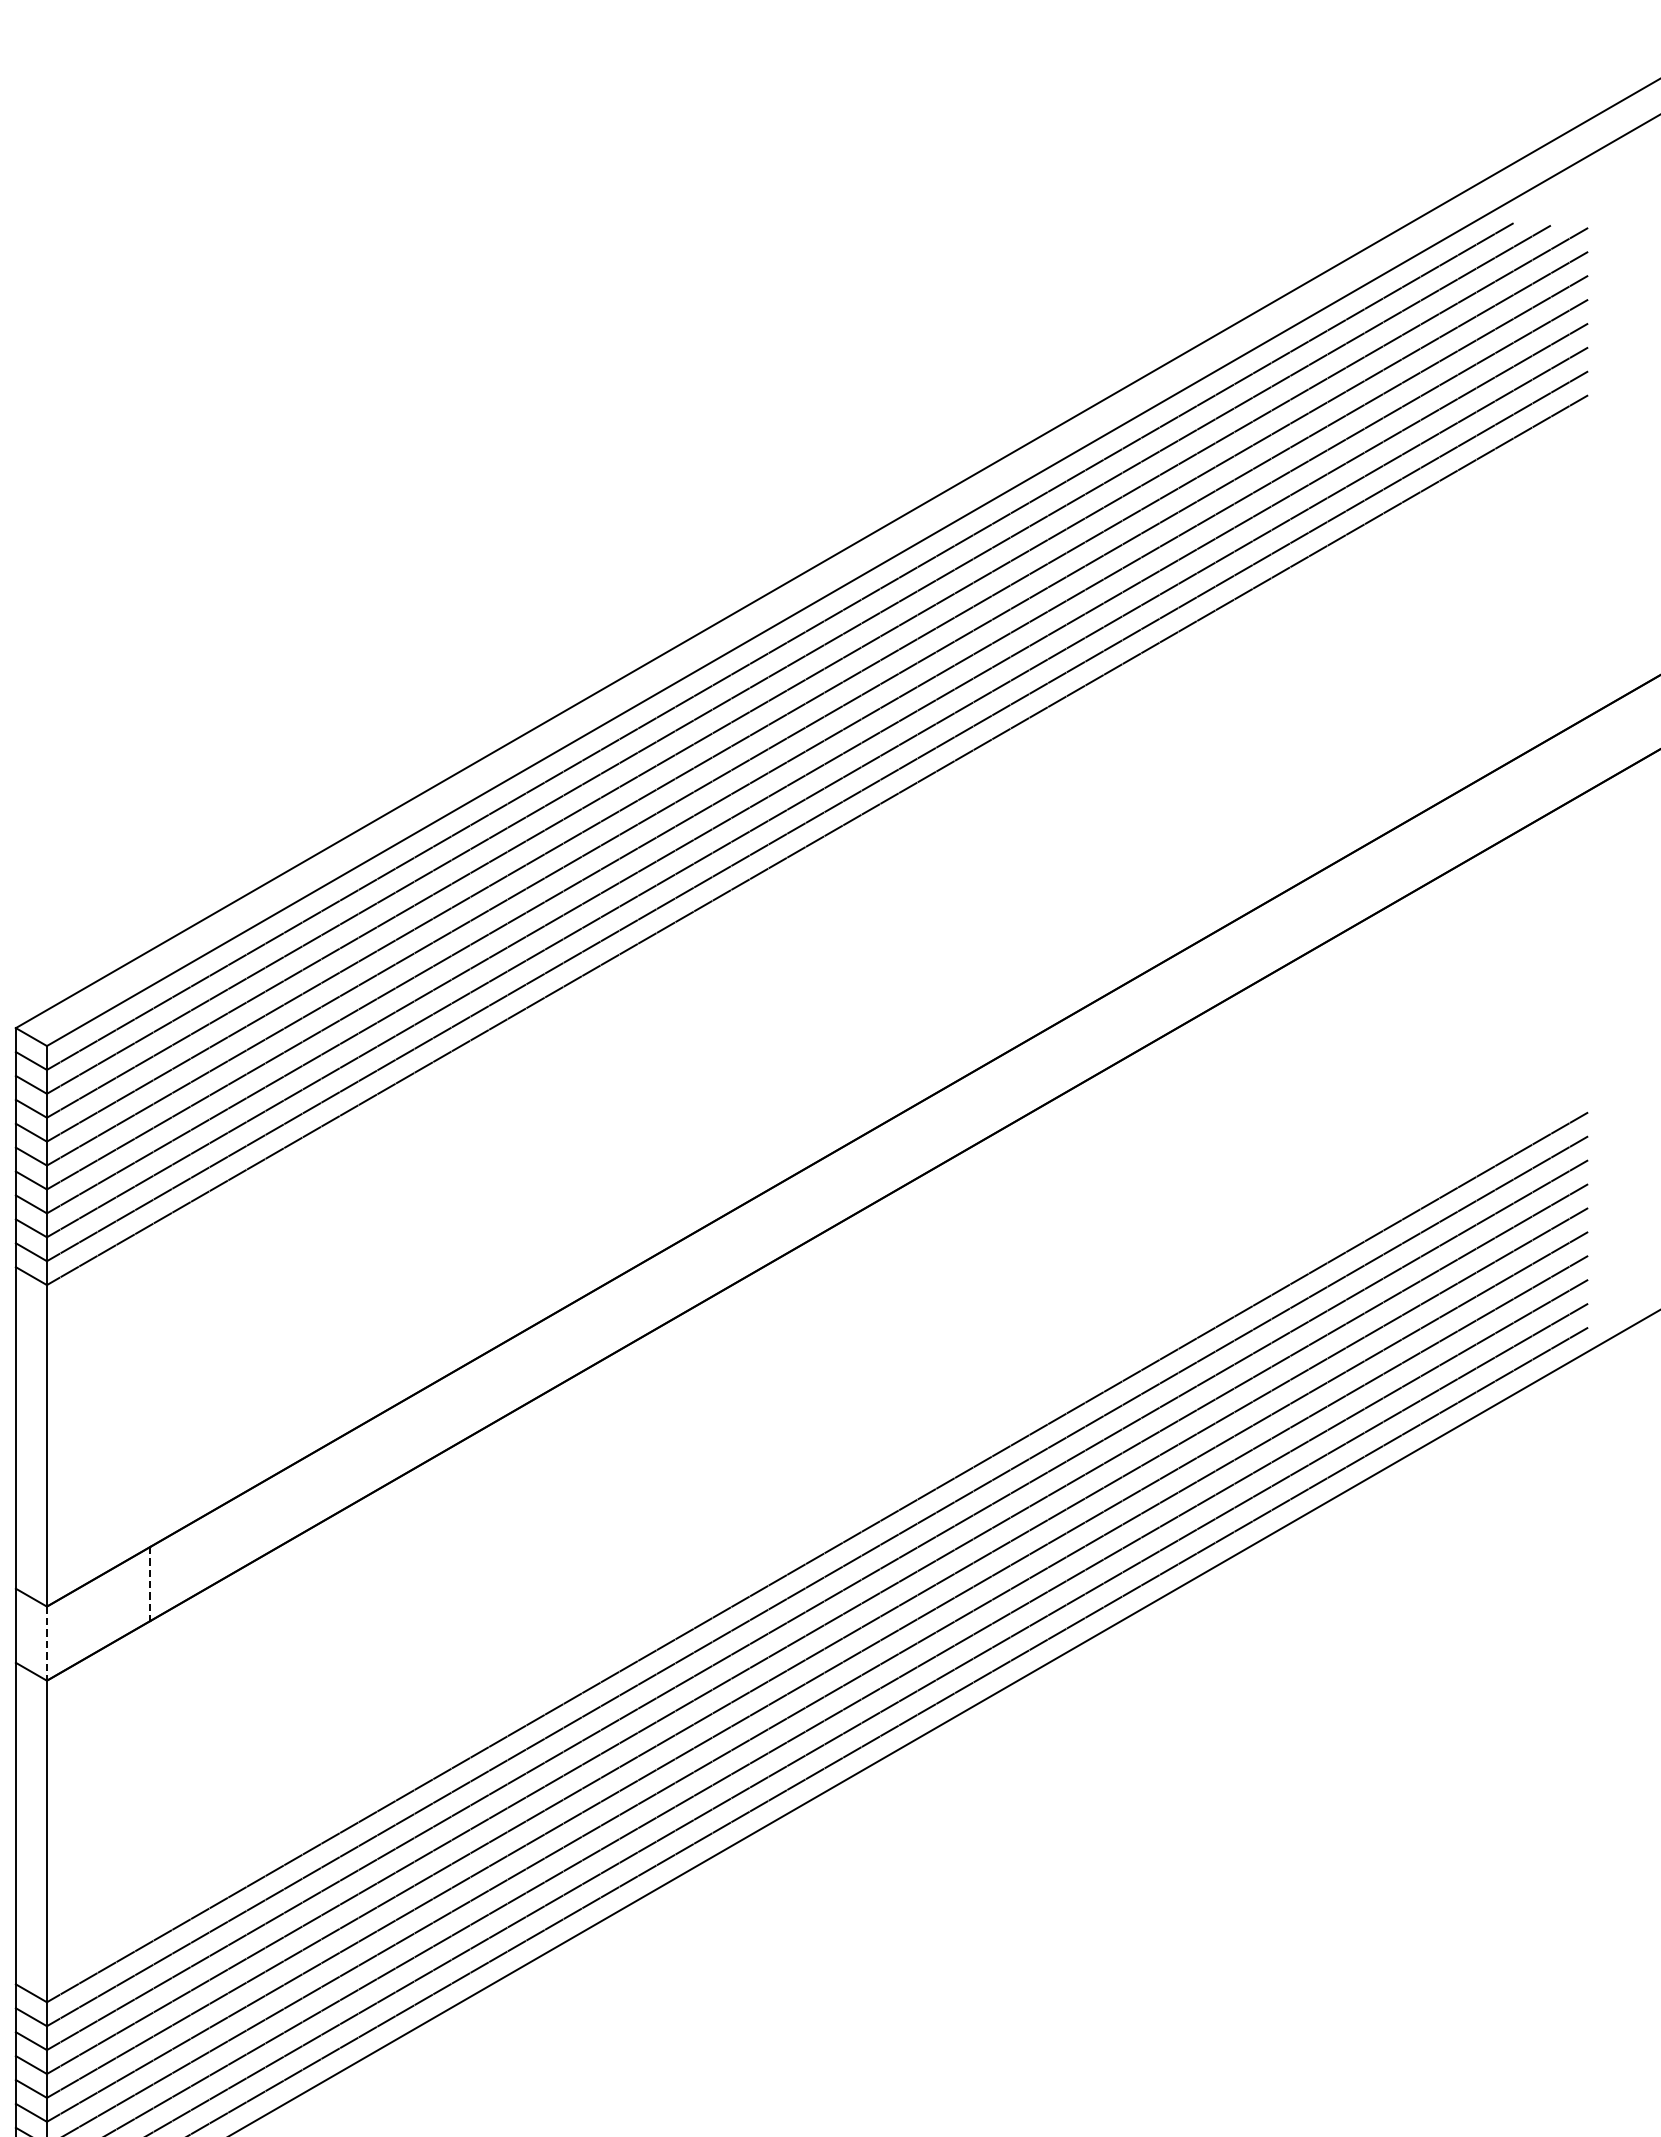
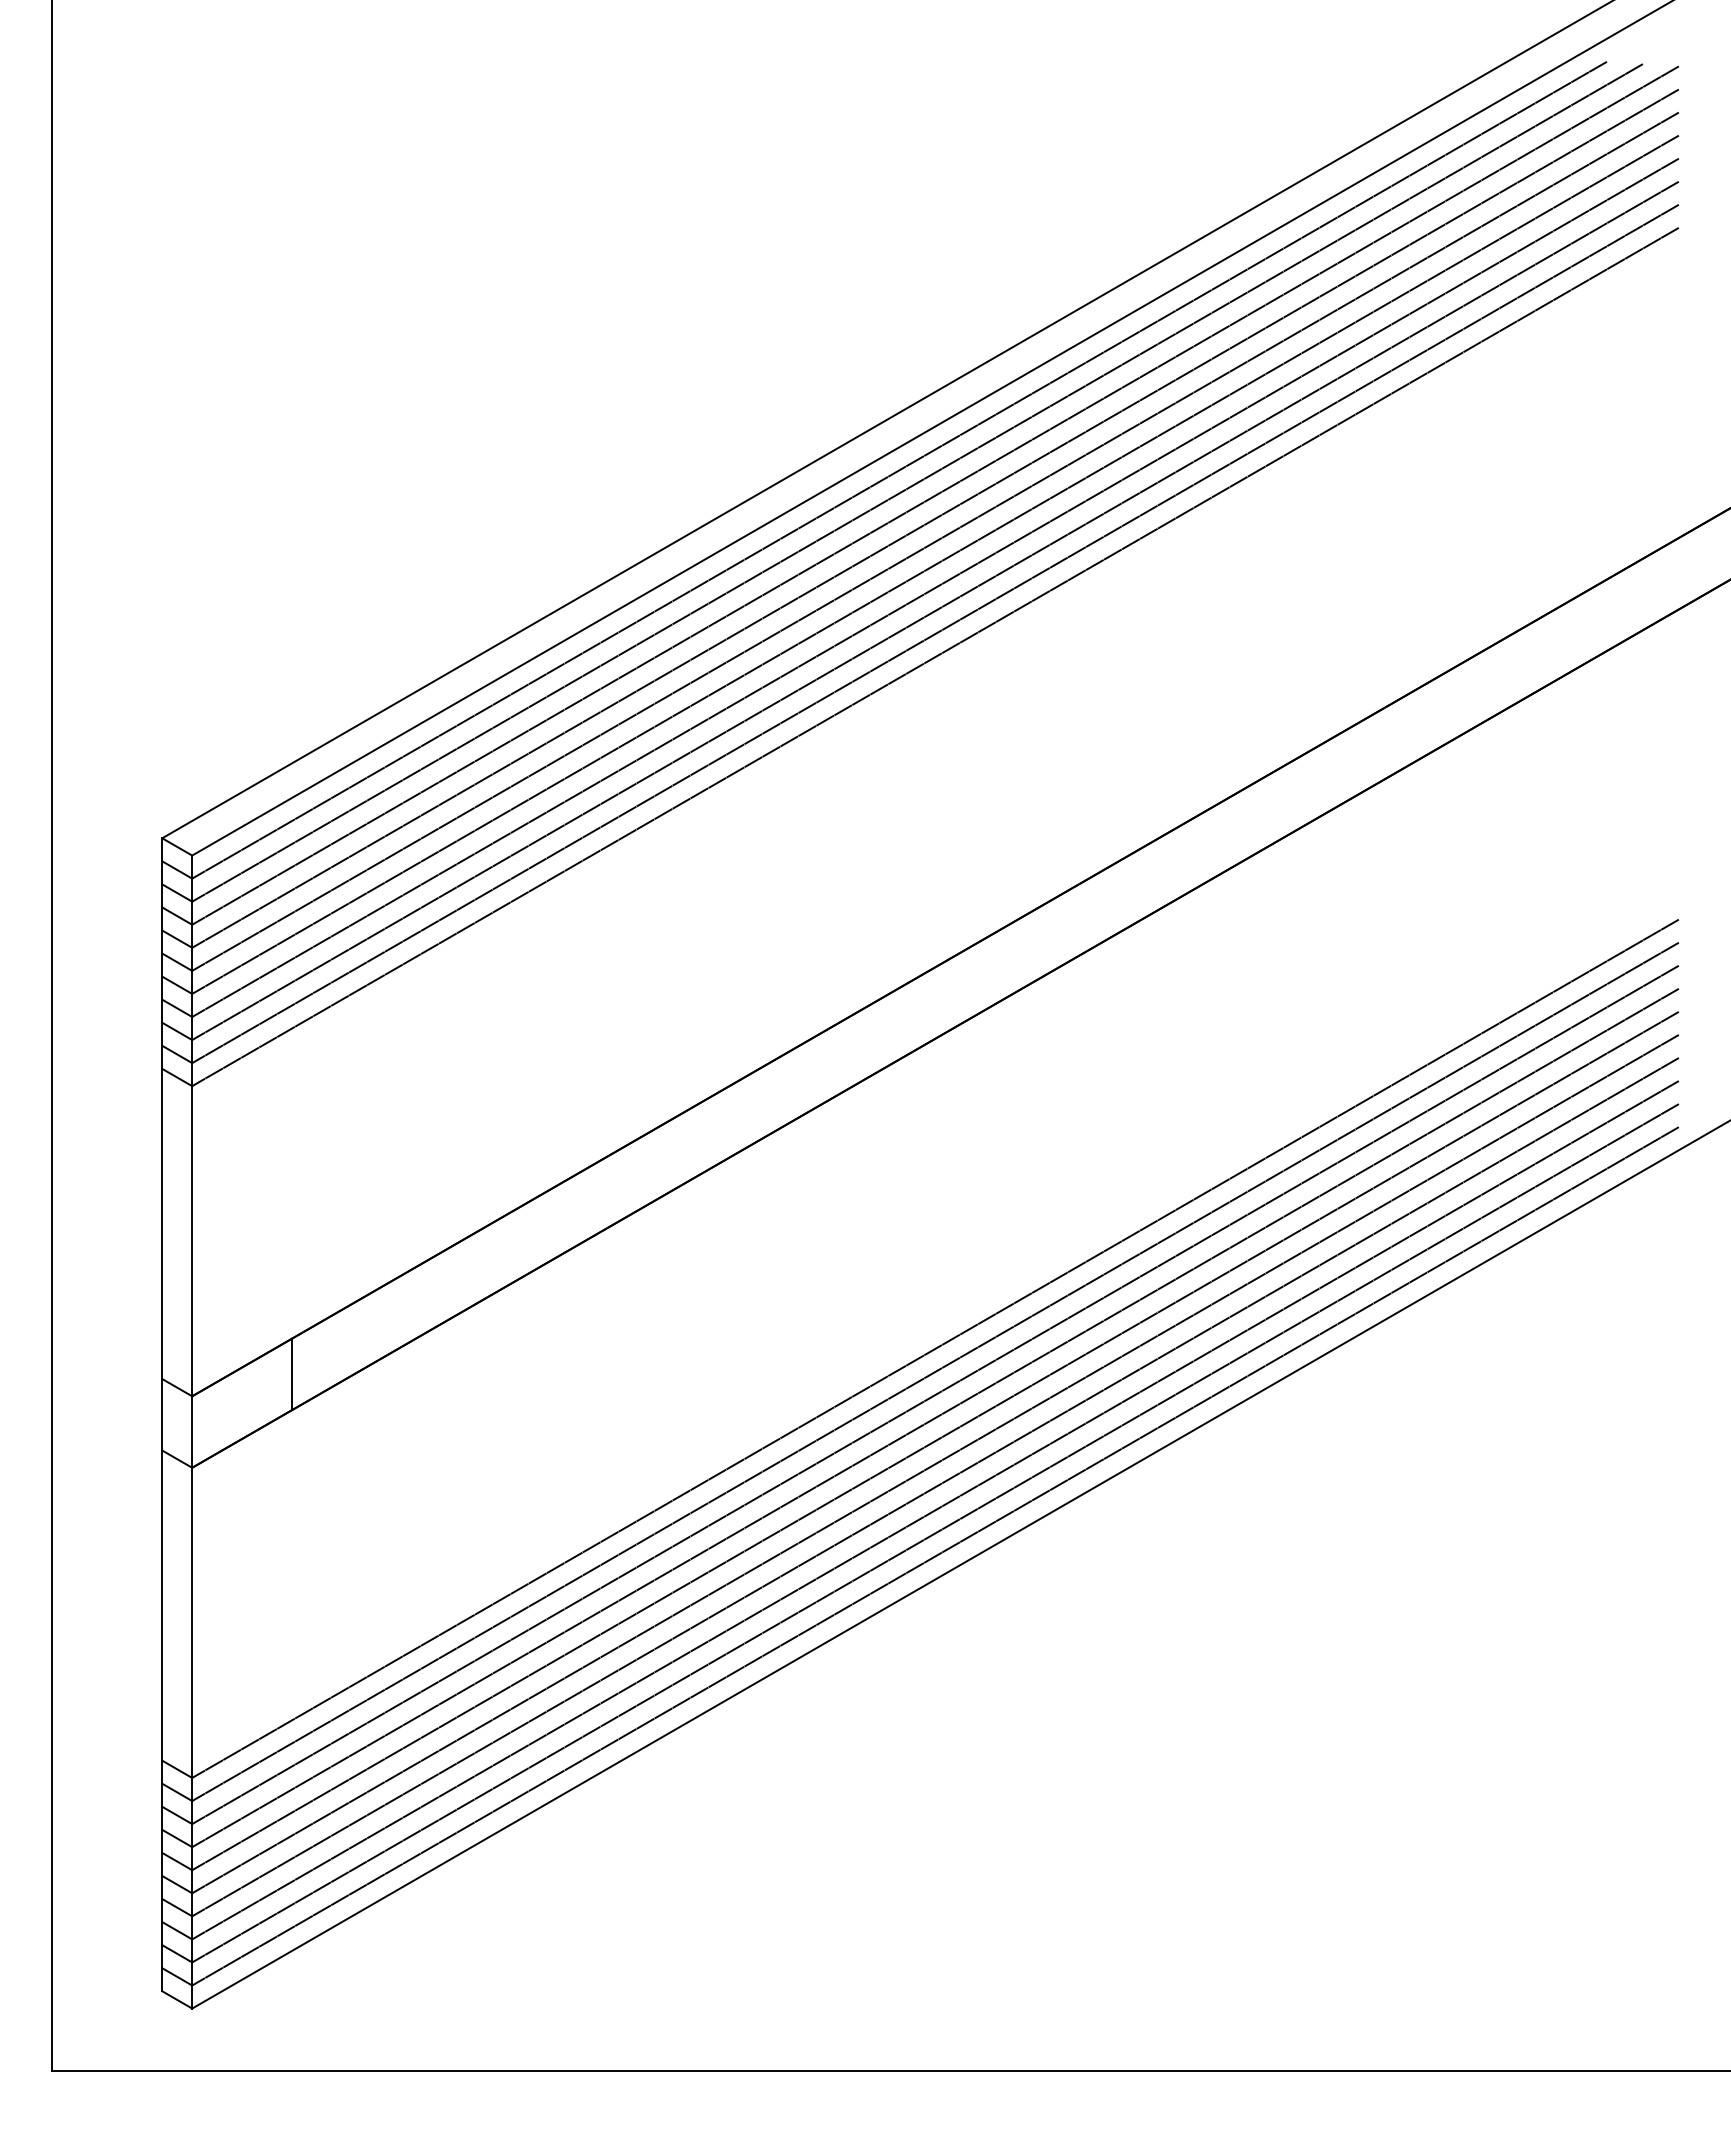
line: (150, 1584) -> (292, 1374), dashed -> solid
line: (47, 1644) -> (192, 1432), dashed -> solid

